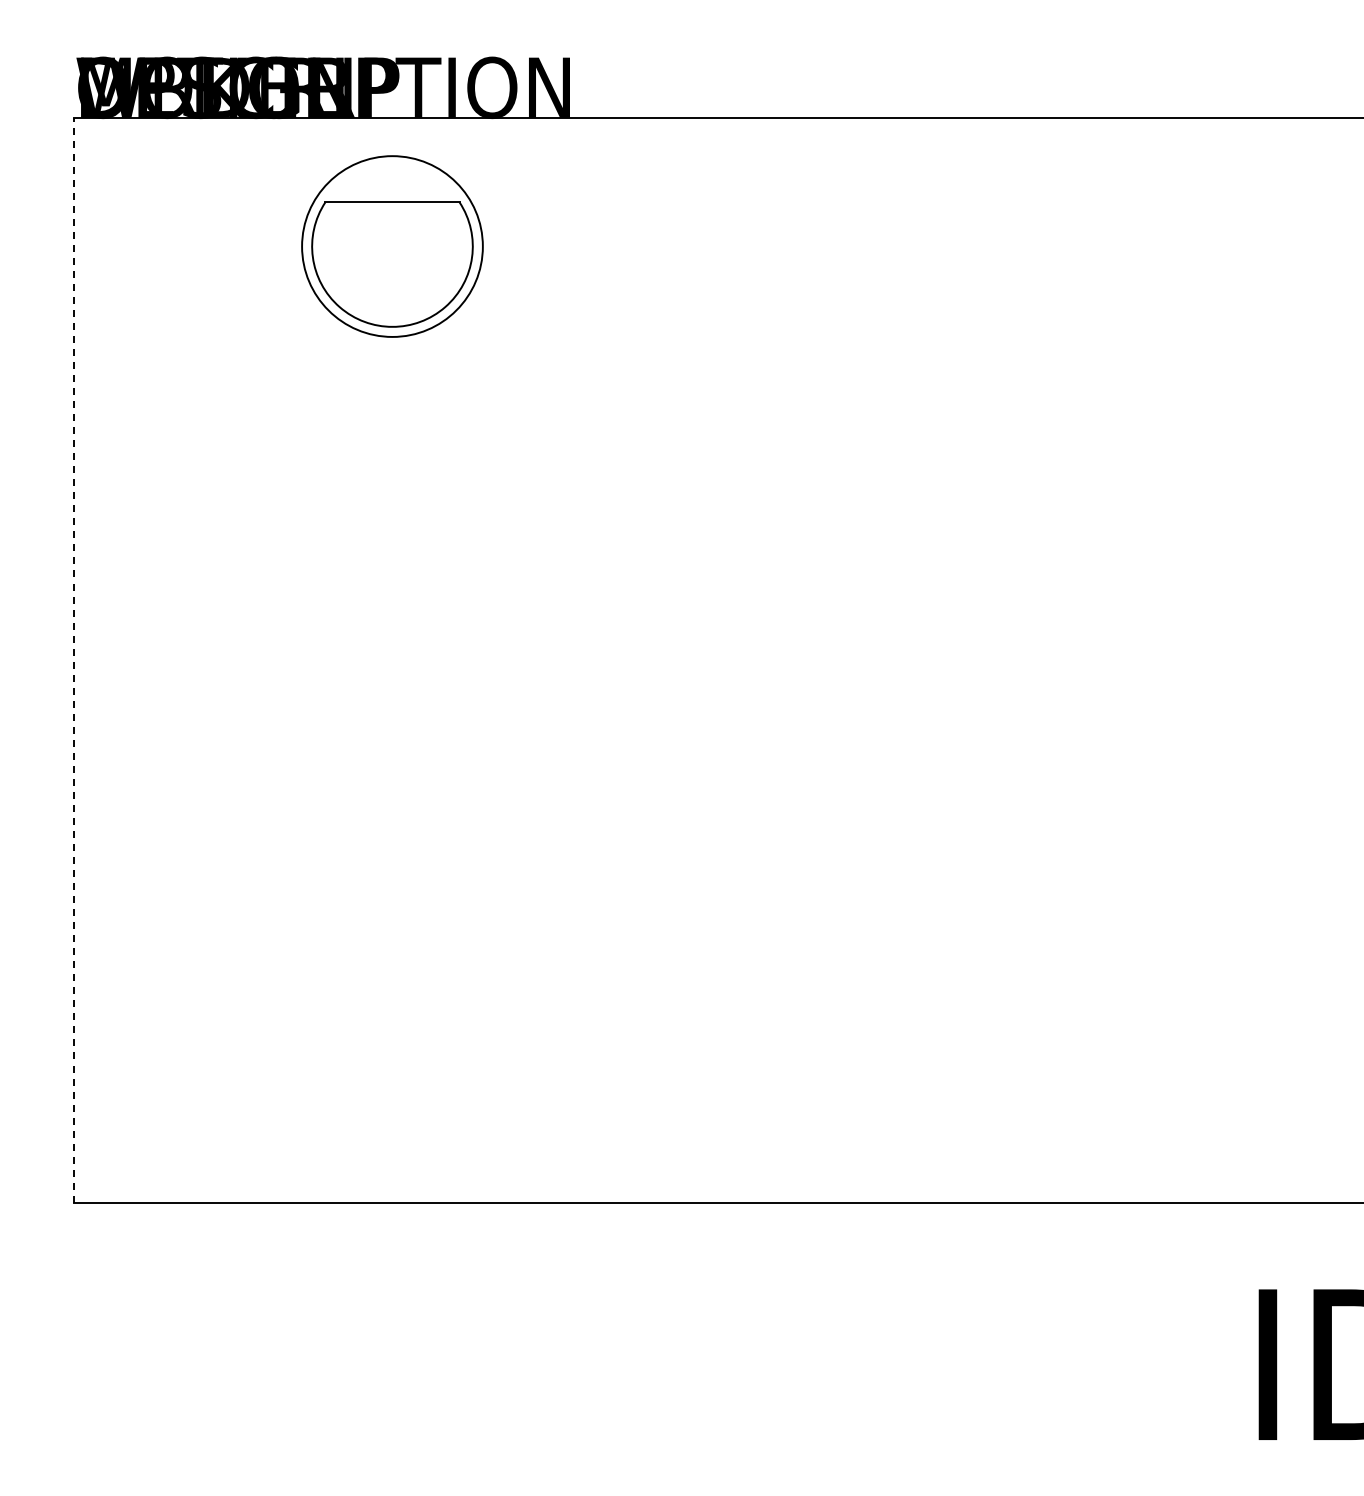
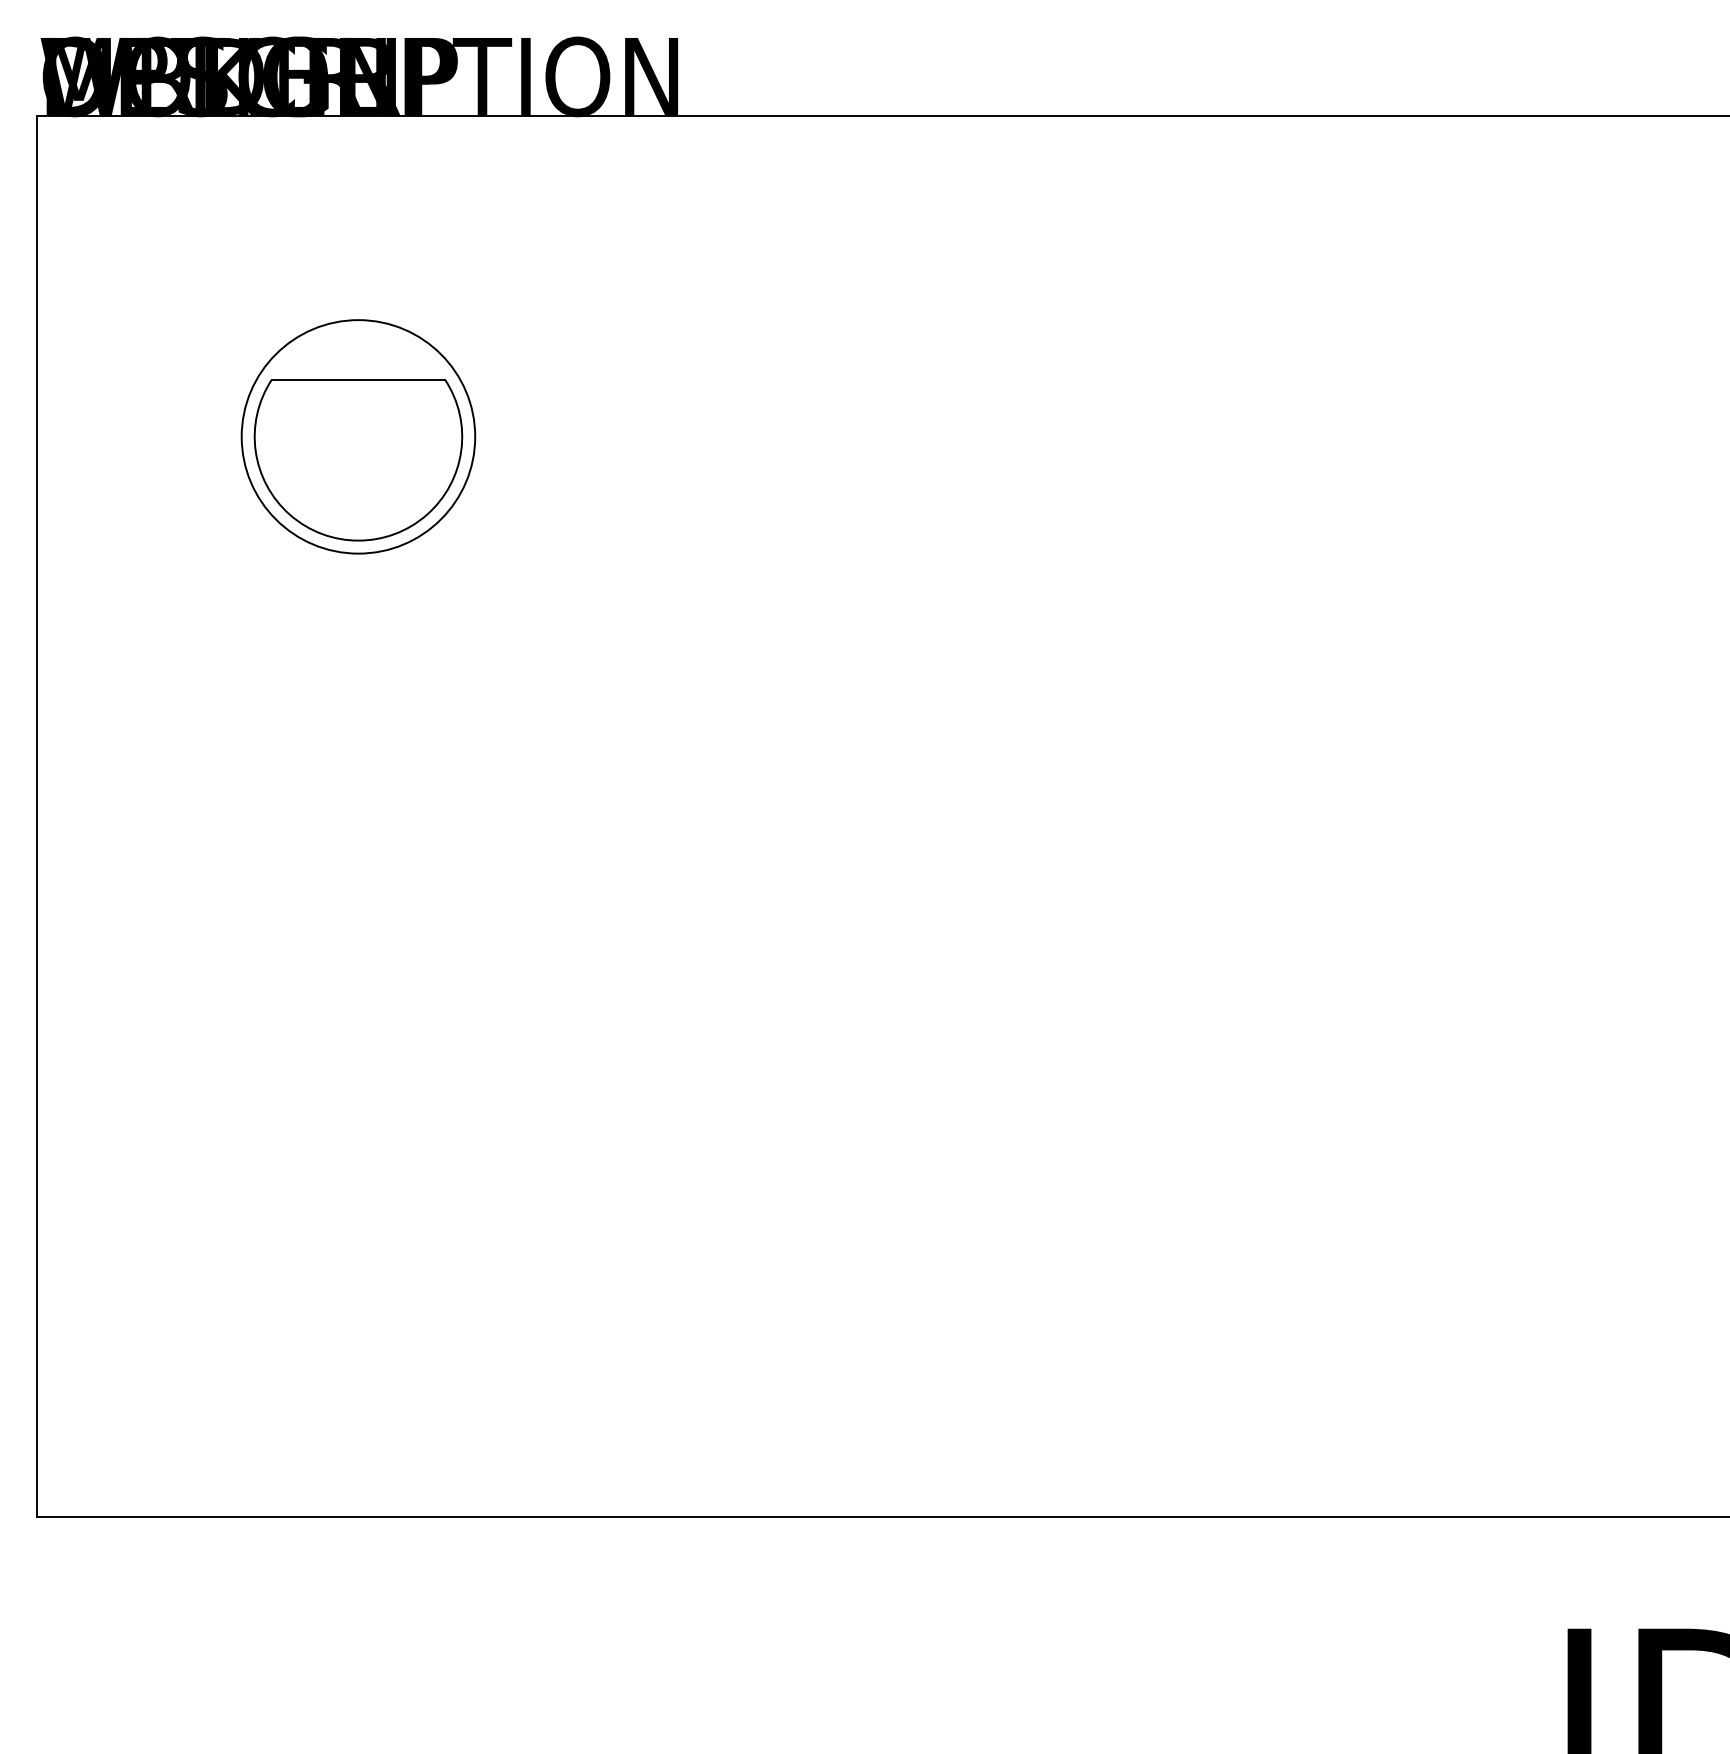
part: (392, 246) -> (358, 436), moved
line: (73, 659) -> (36, 815), dashed -> solid

